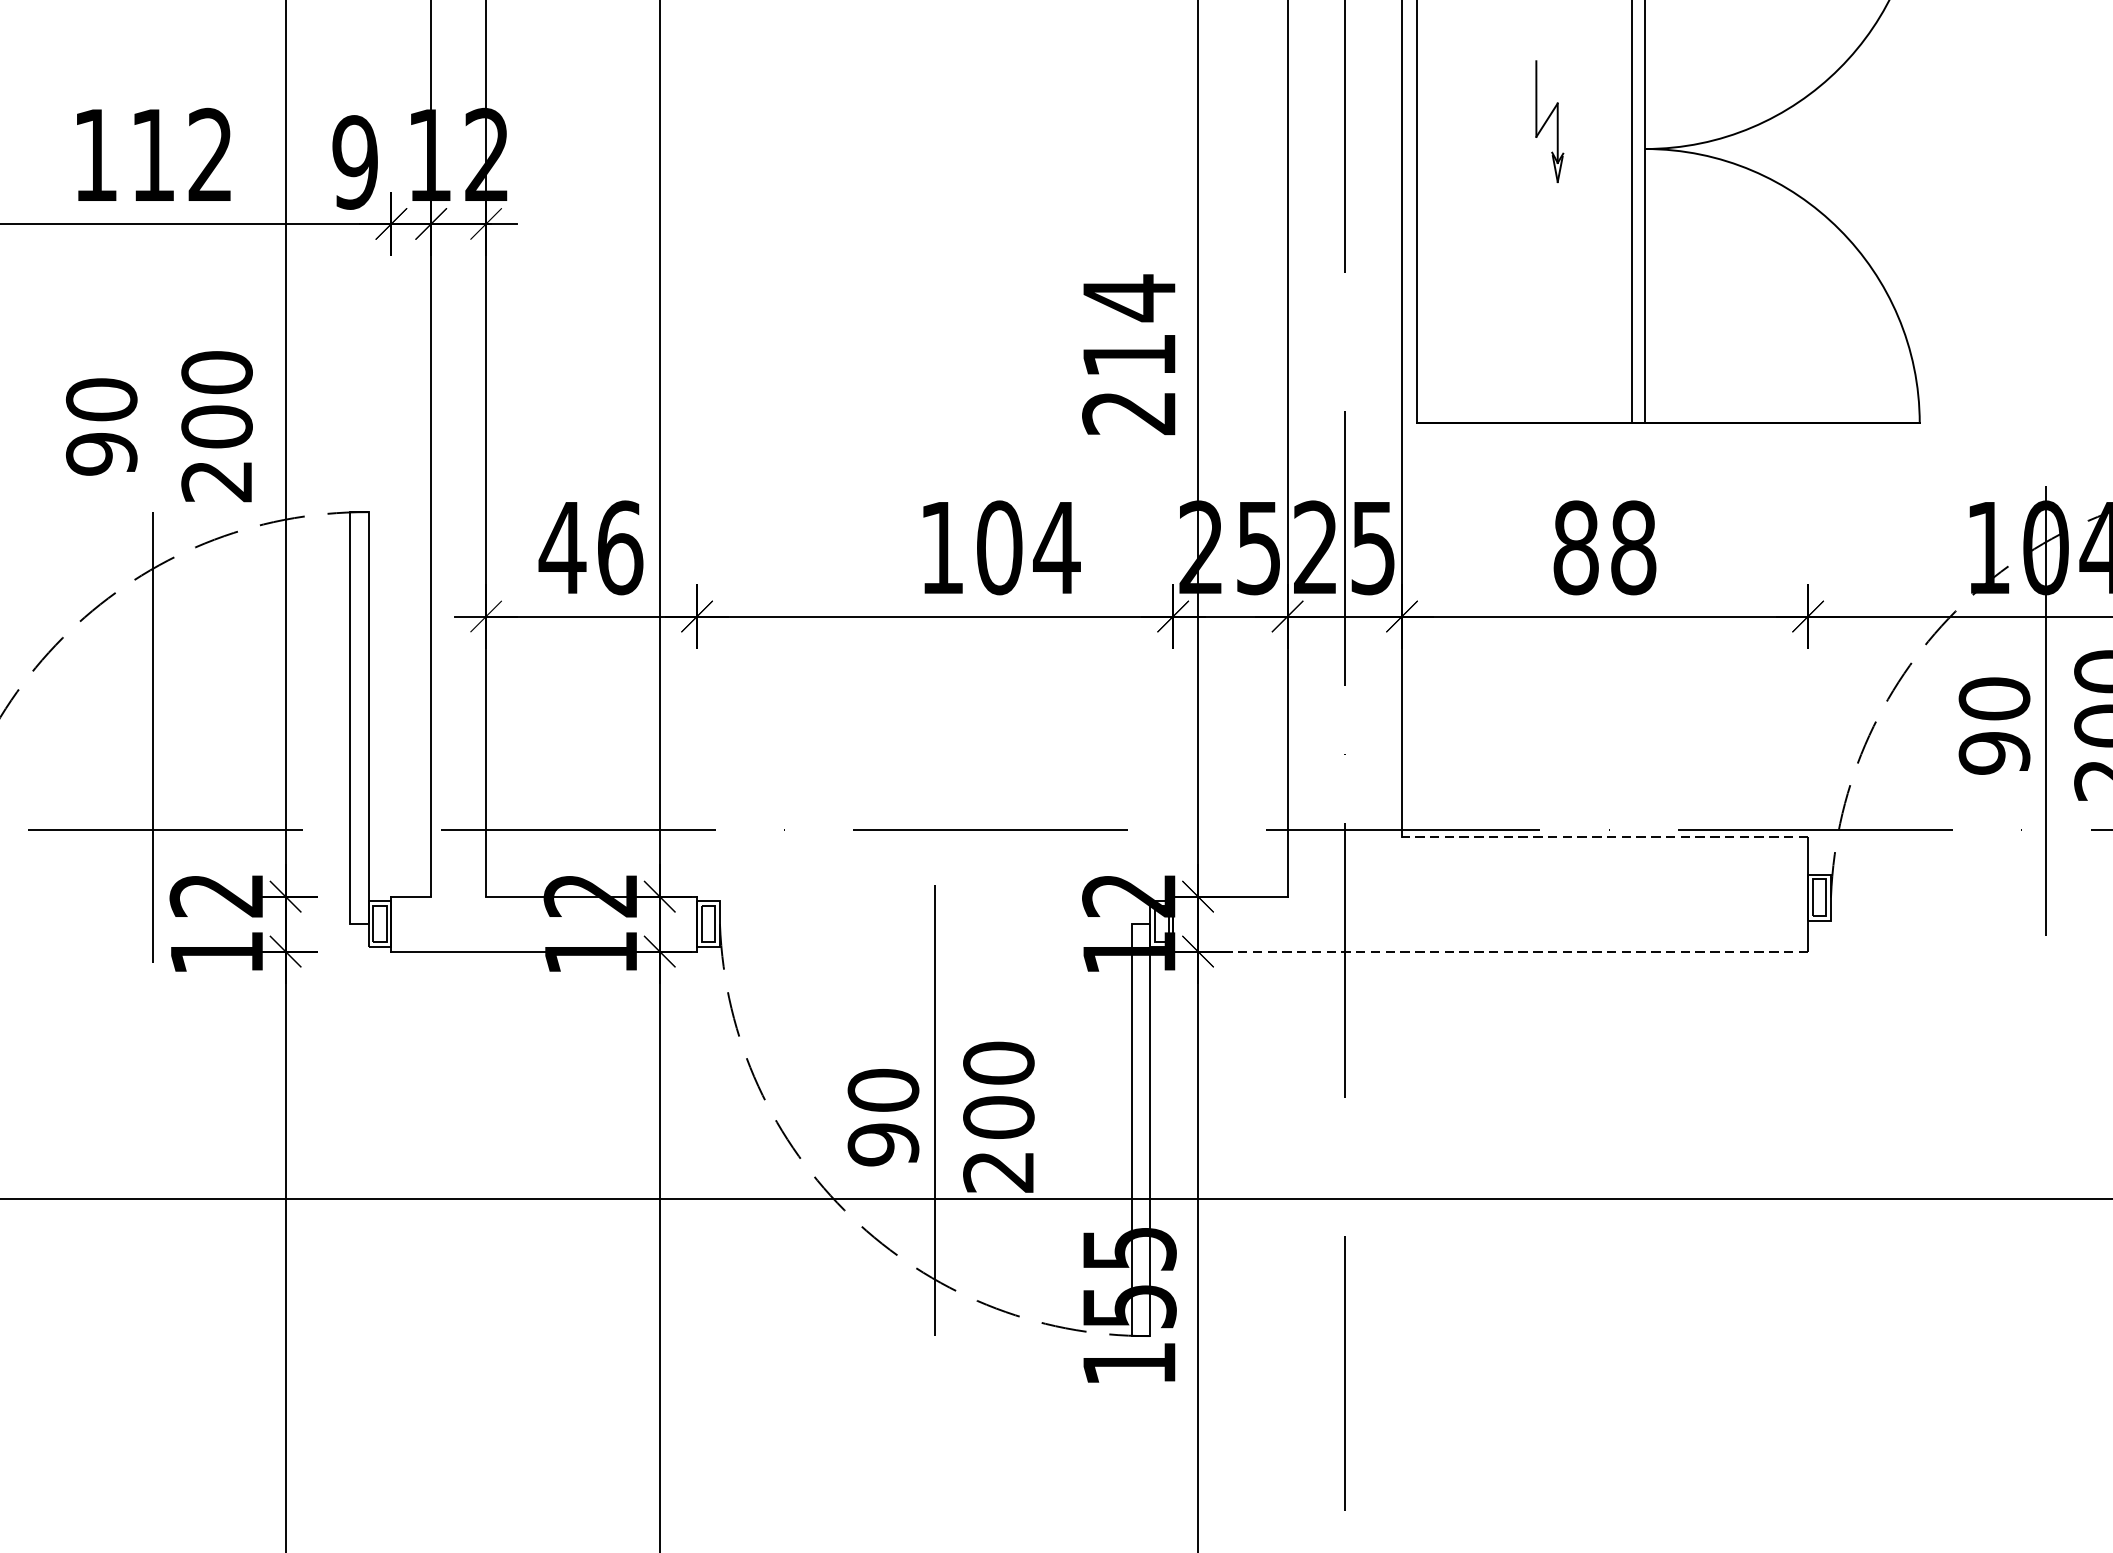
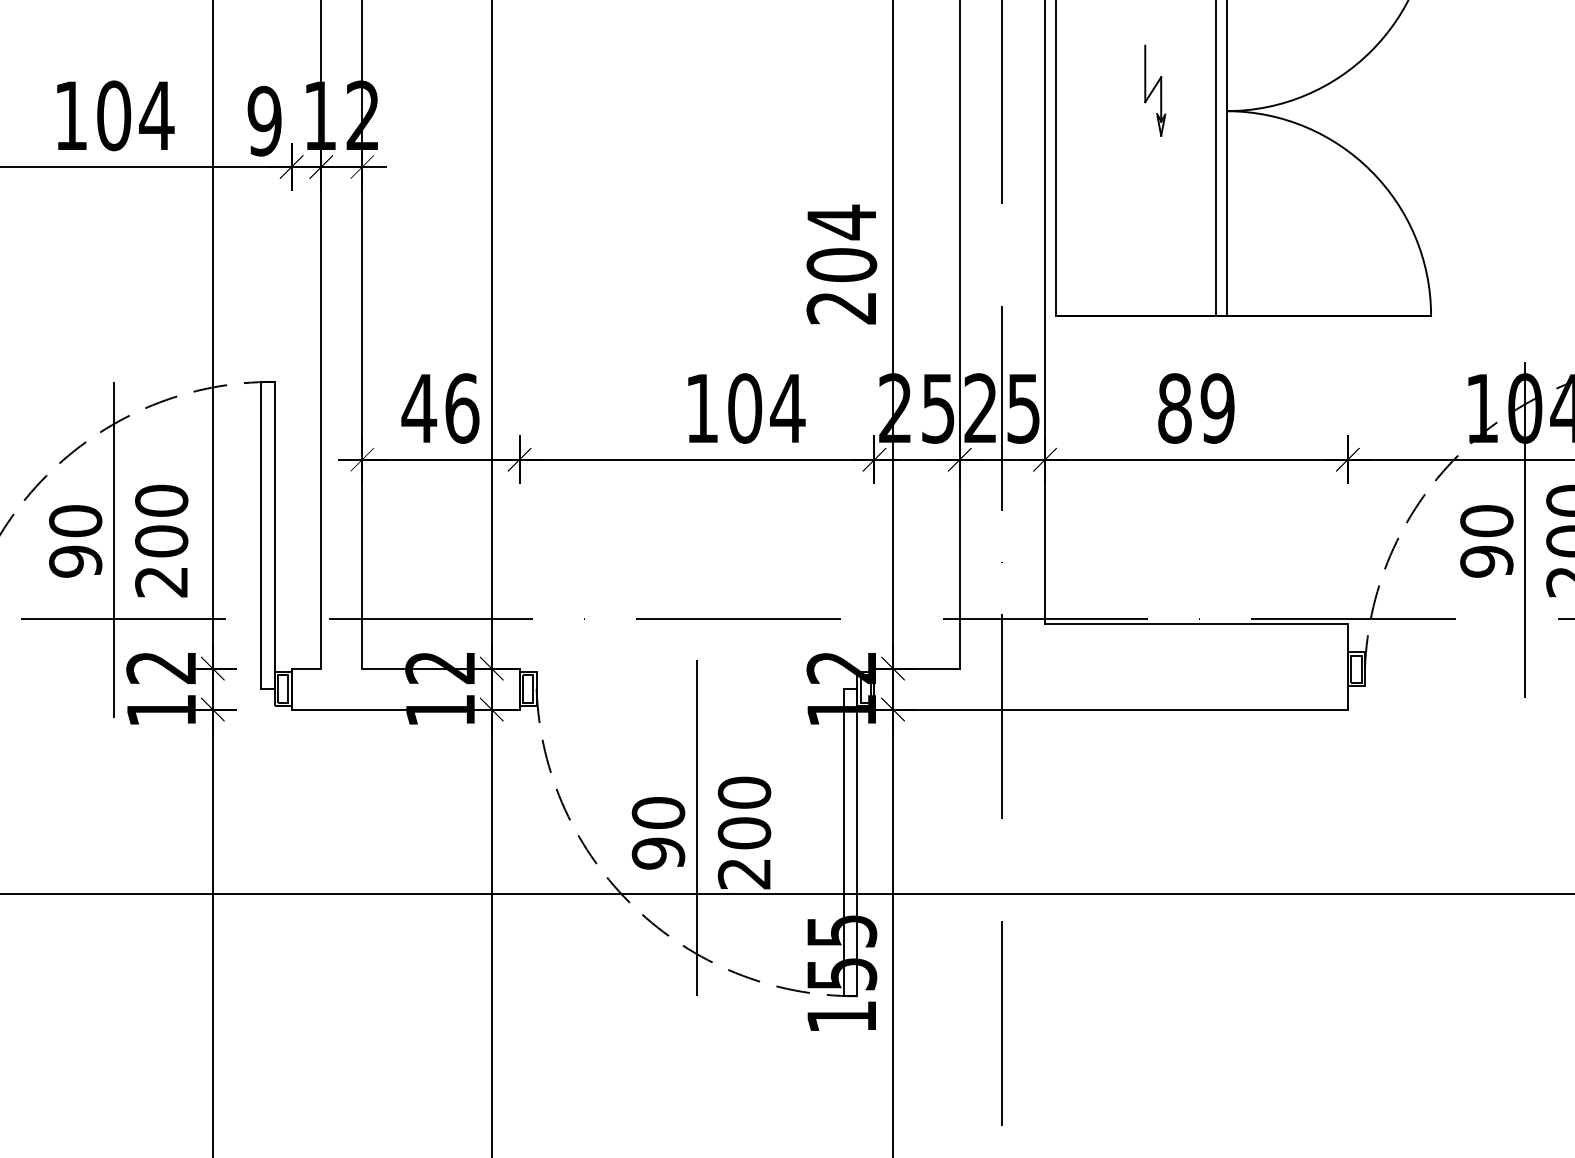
text: (181, 154) -> (135, 115), 112 -> 104
text: (1128, 354) -> (841, 264), 214 -> 204
text: (159, 425) -> (118, 540), moved
text: (1633, 547) -> (1217, 408), 88 -> 89
line: (1603, 837) -> (1195, 624), dashed -> solid
line: (1491, 951) -> (1111, 709), dashed -> solid

